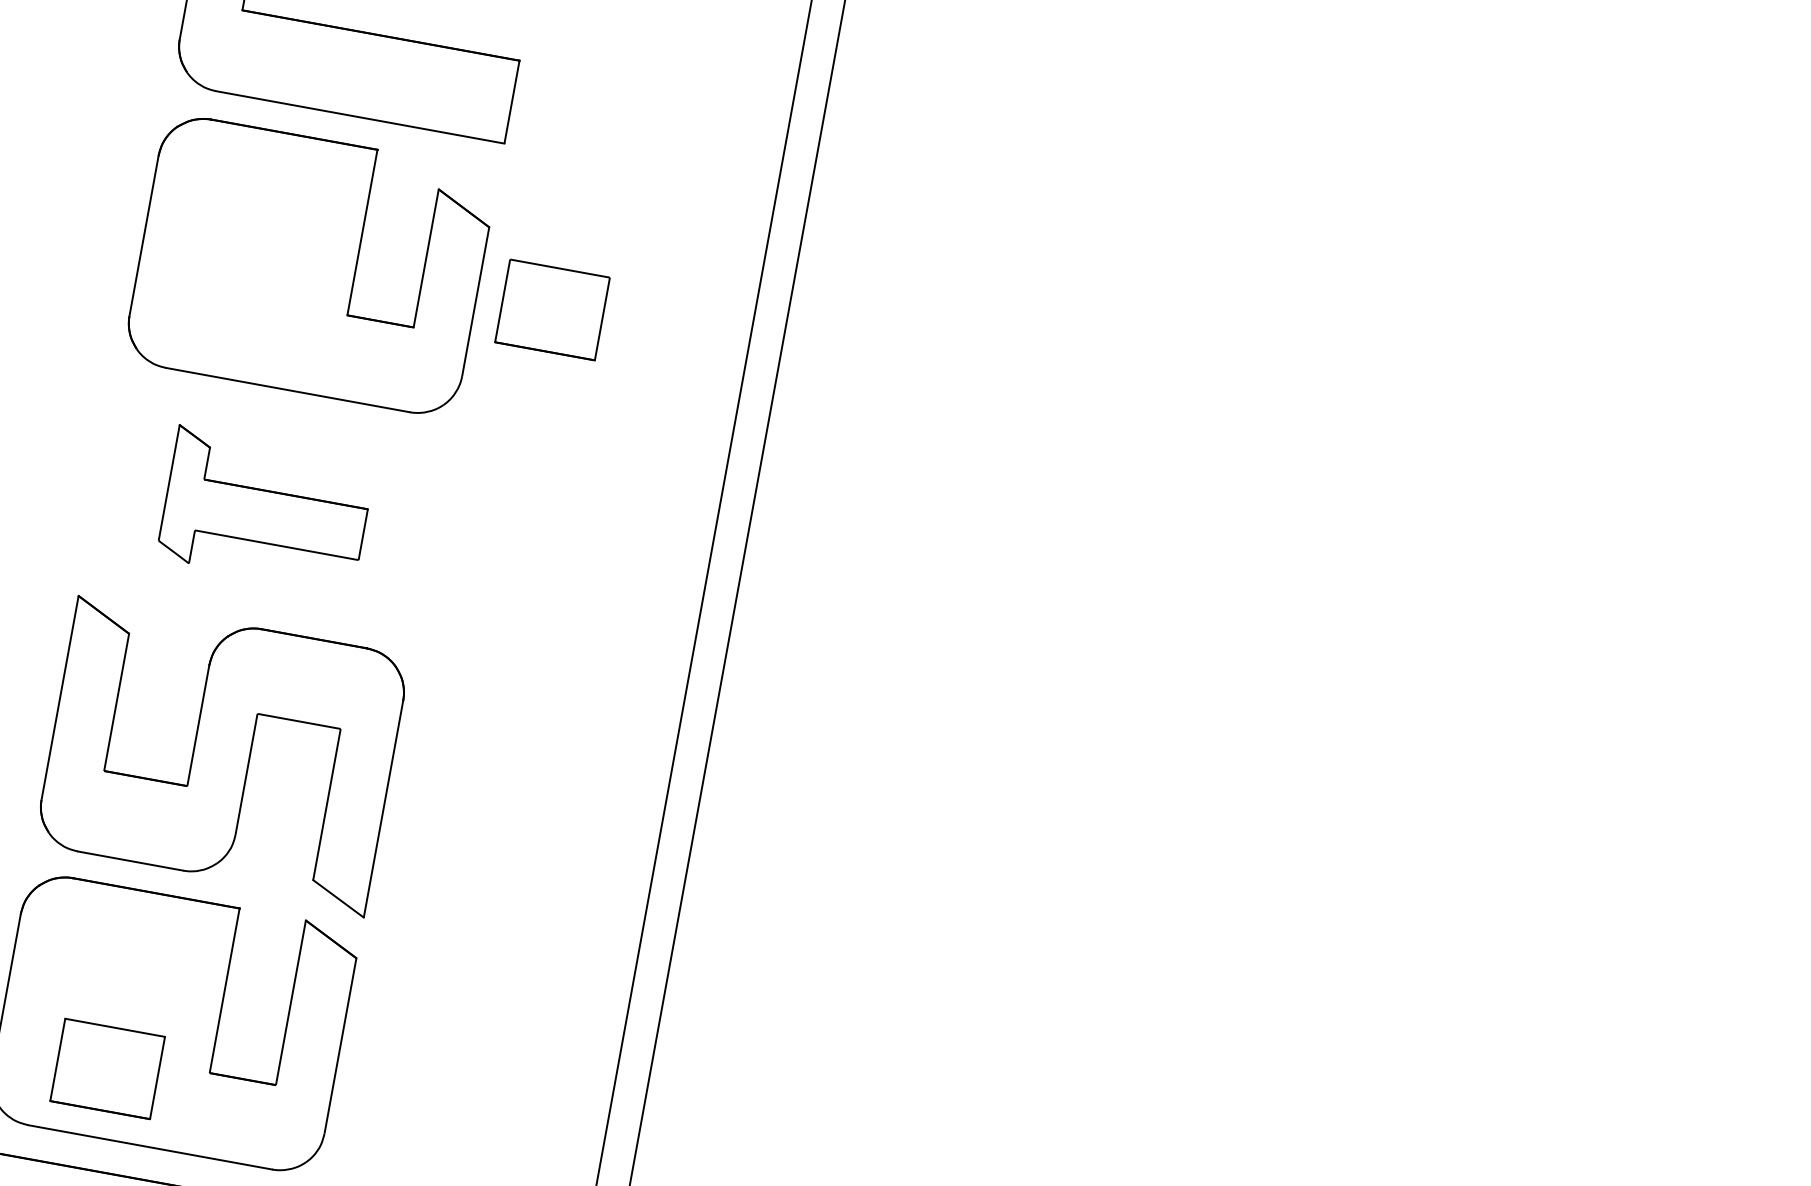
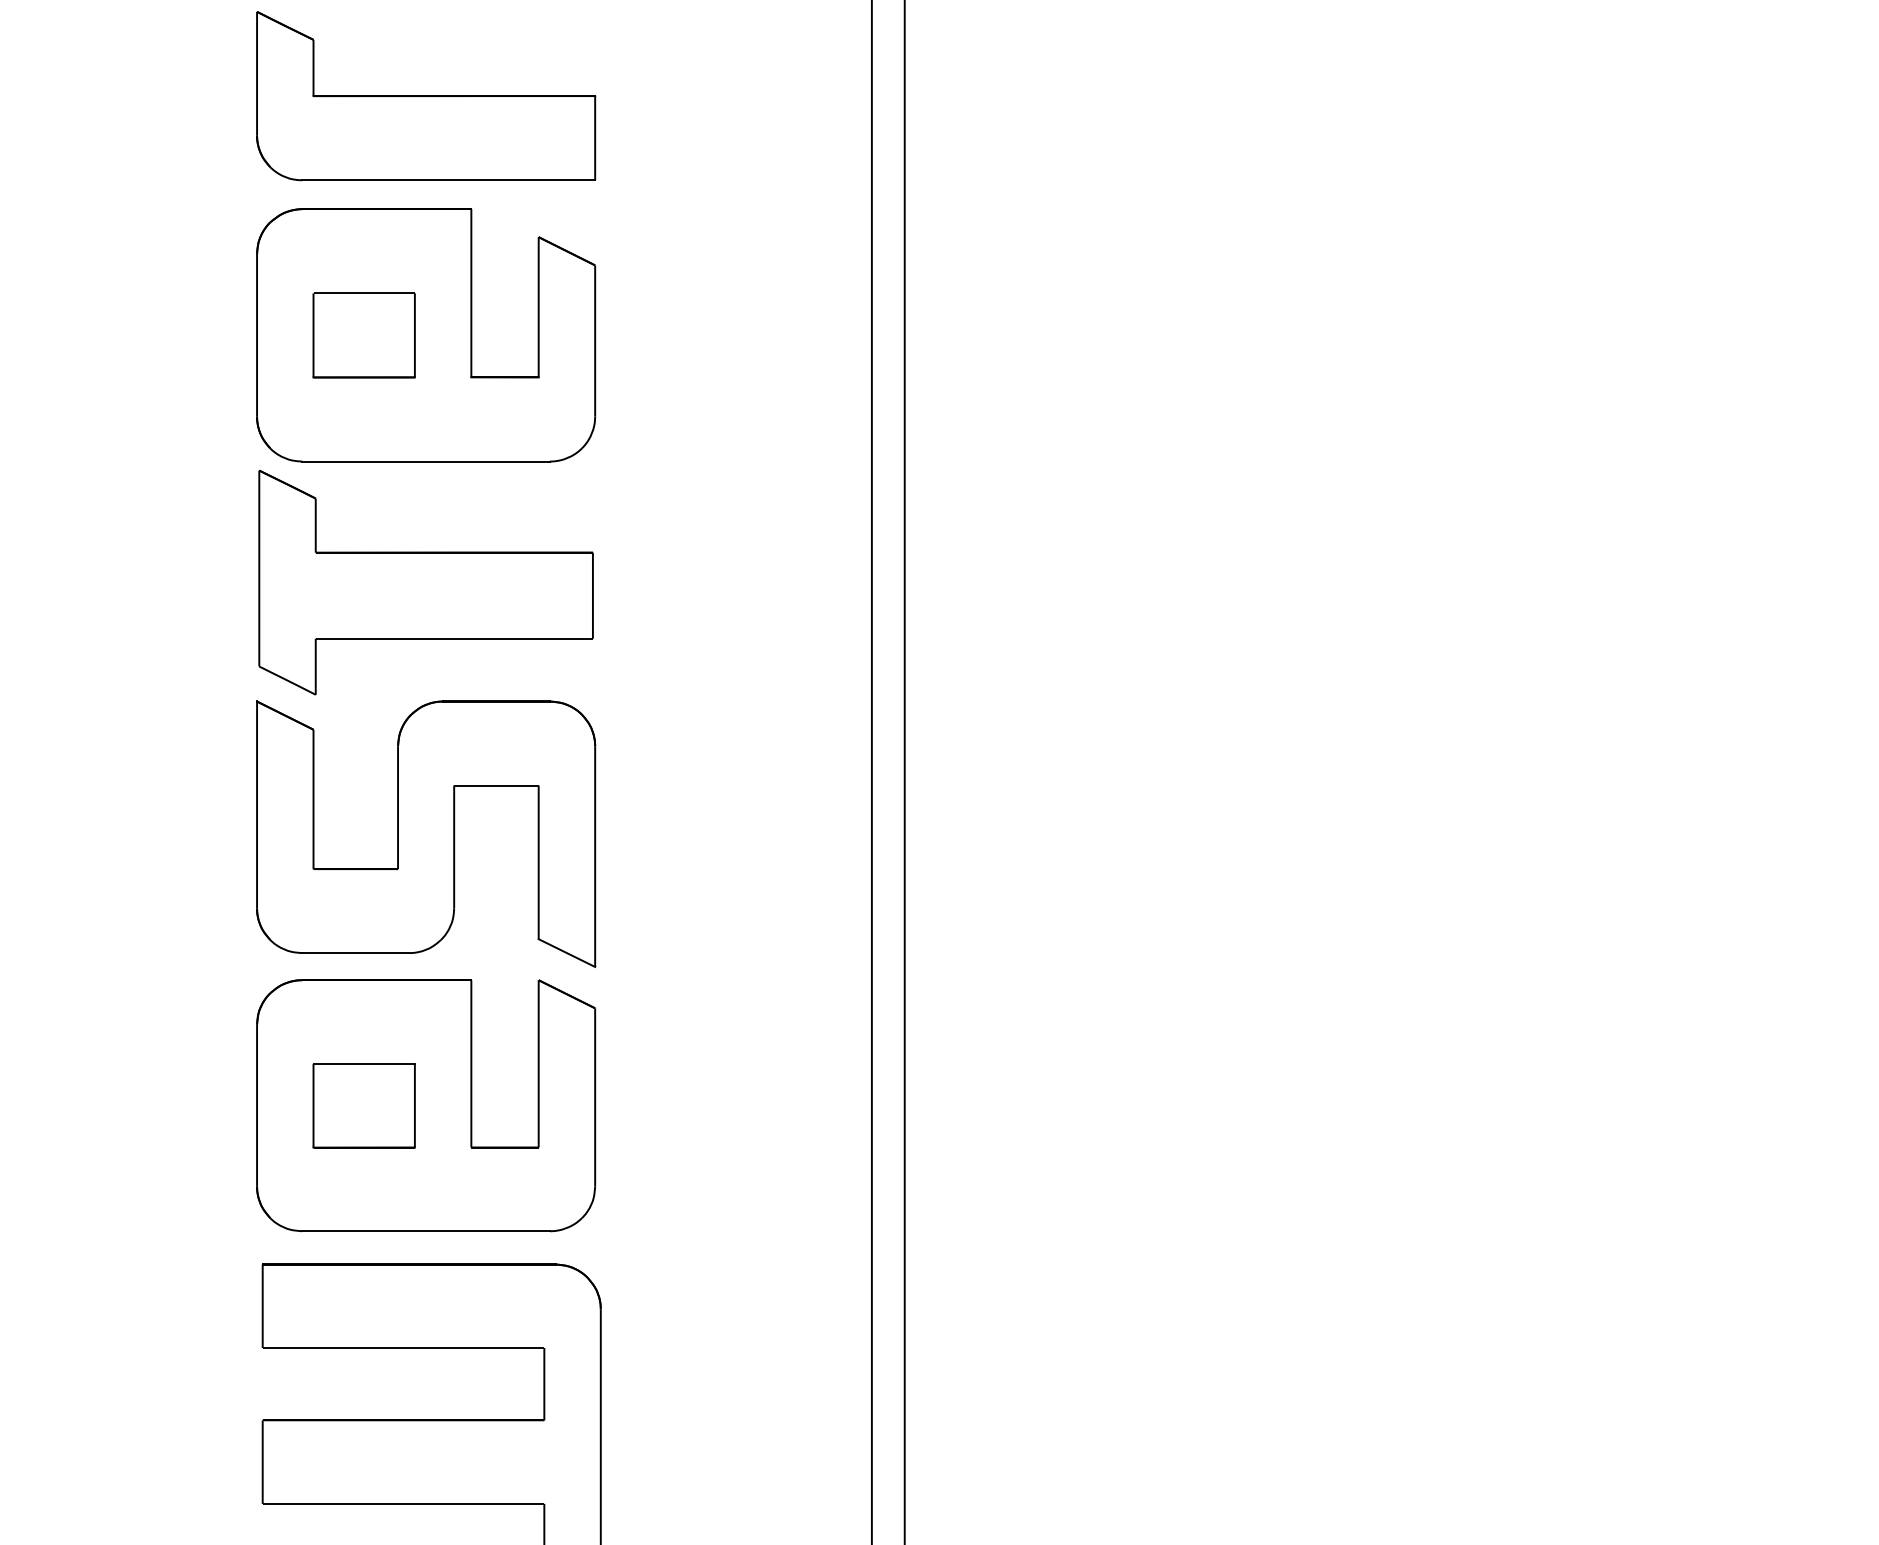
part: (551, 309) -> (363, 335), moved
part: (265, 508) -> (425, 582), size x1.67
part: (107, 1068) -> (363, 1105), moved

